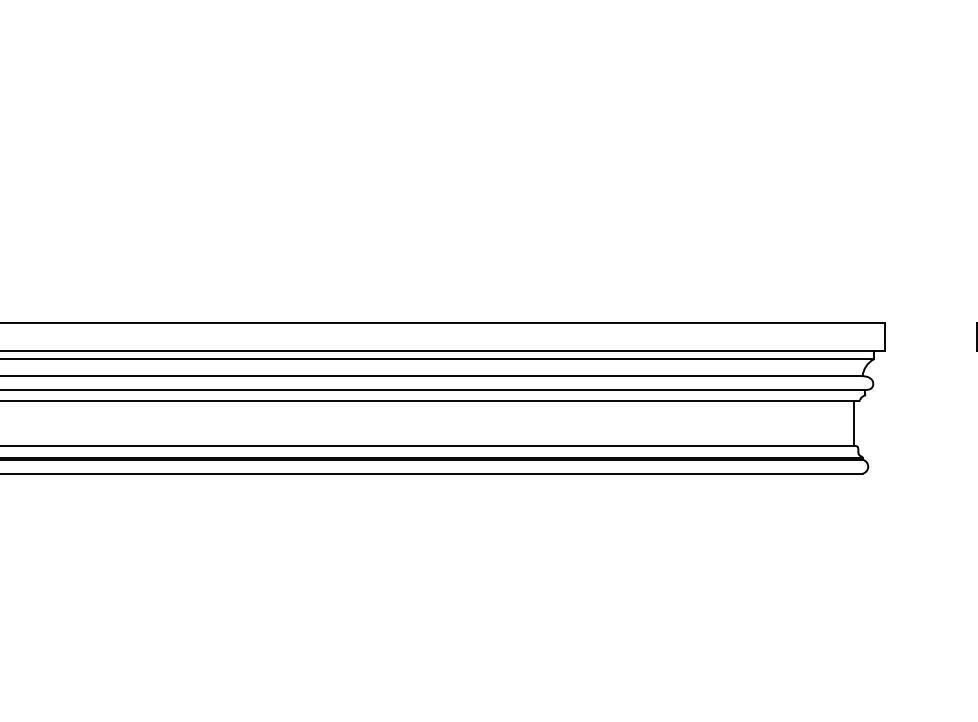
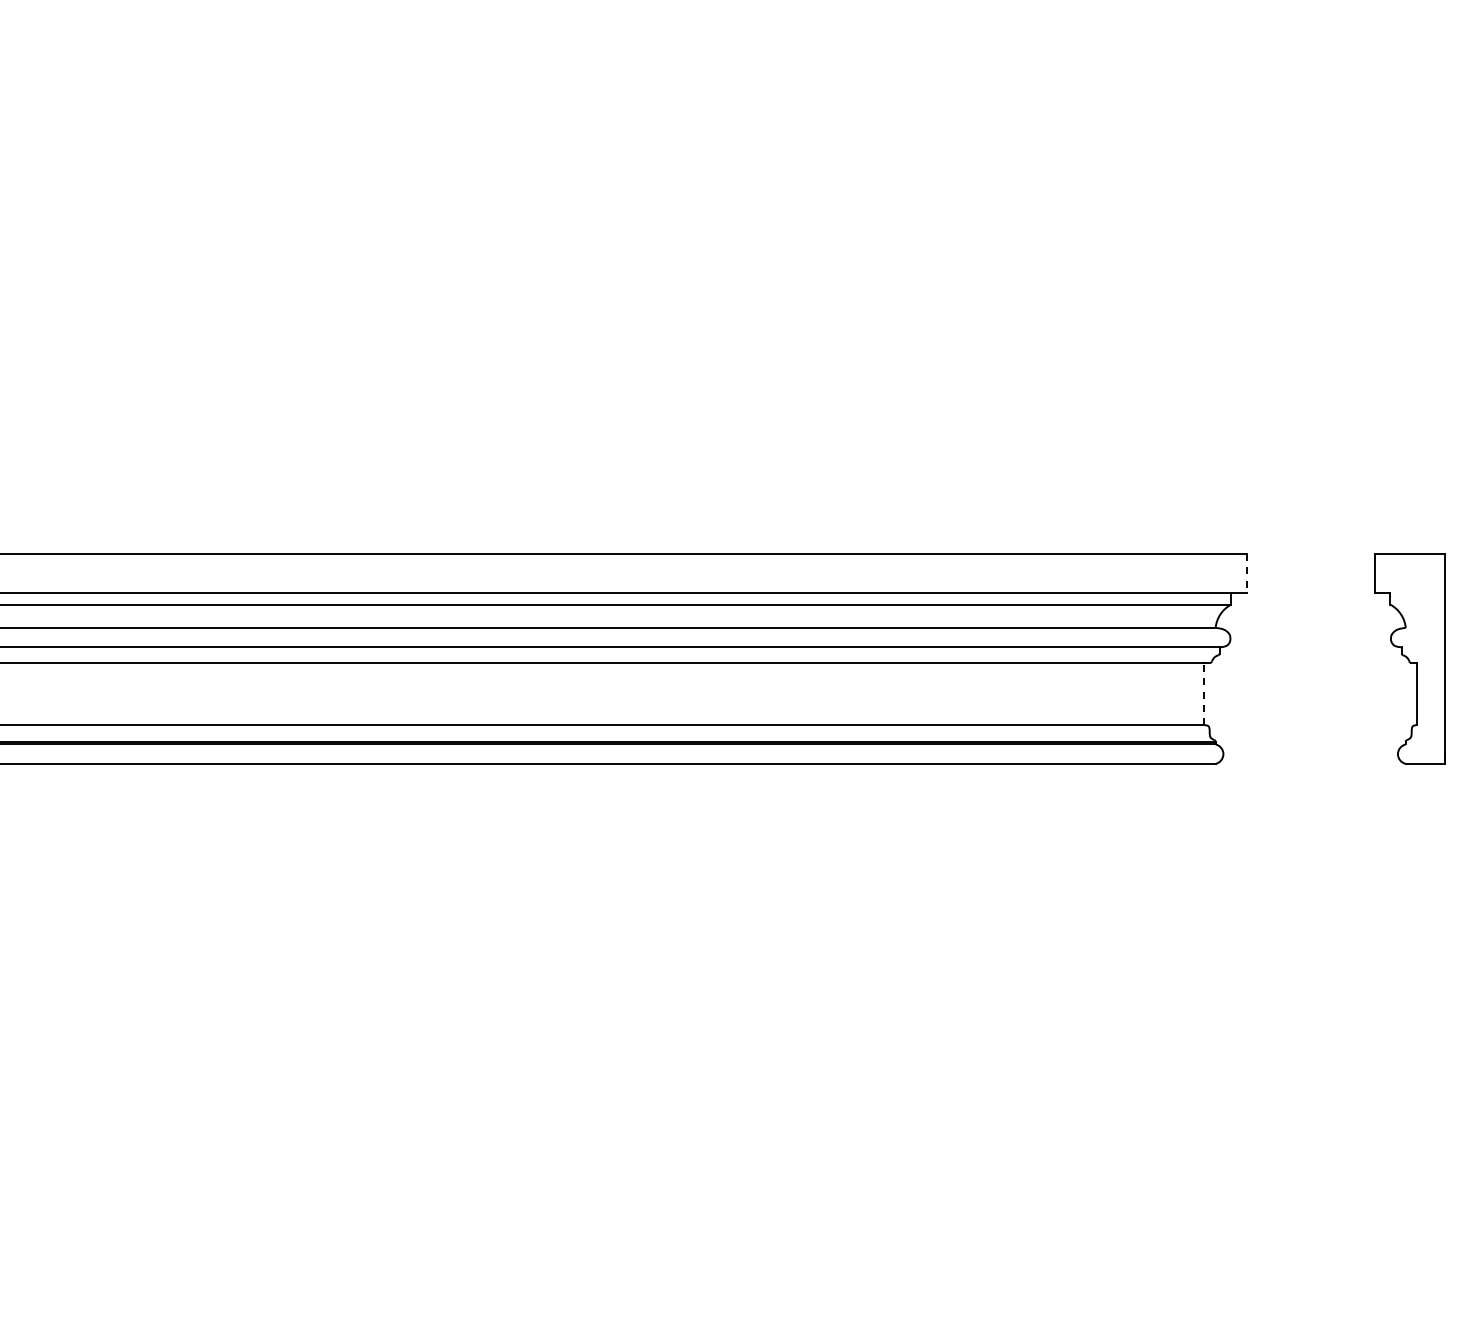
line: (884, 337) -> (1246, 574), solid -> dashed
line: (854, 423) -> (1204, 693), solid -> dashed

